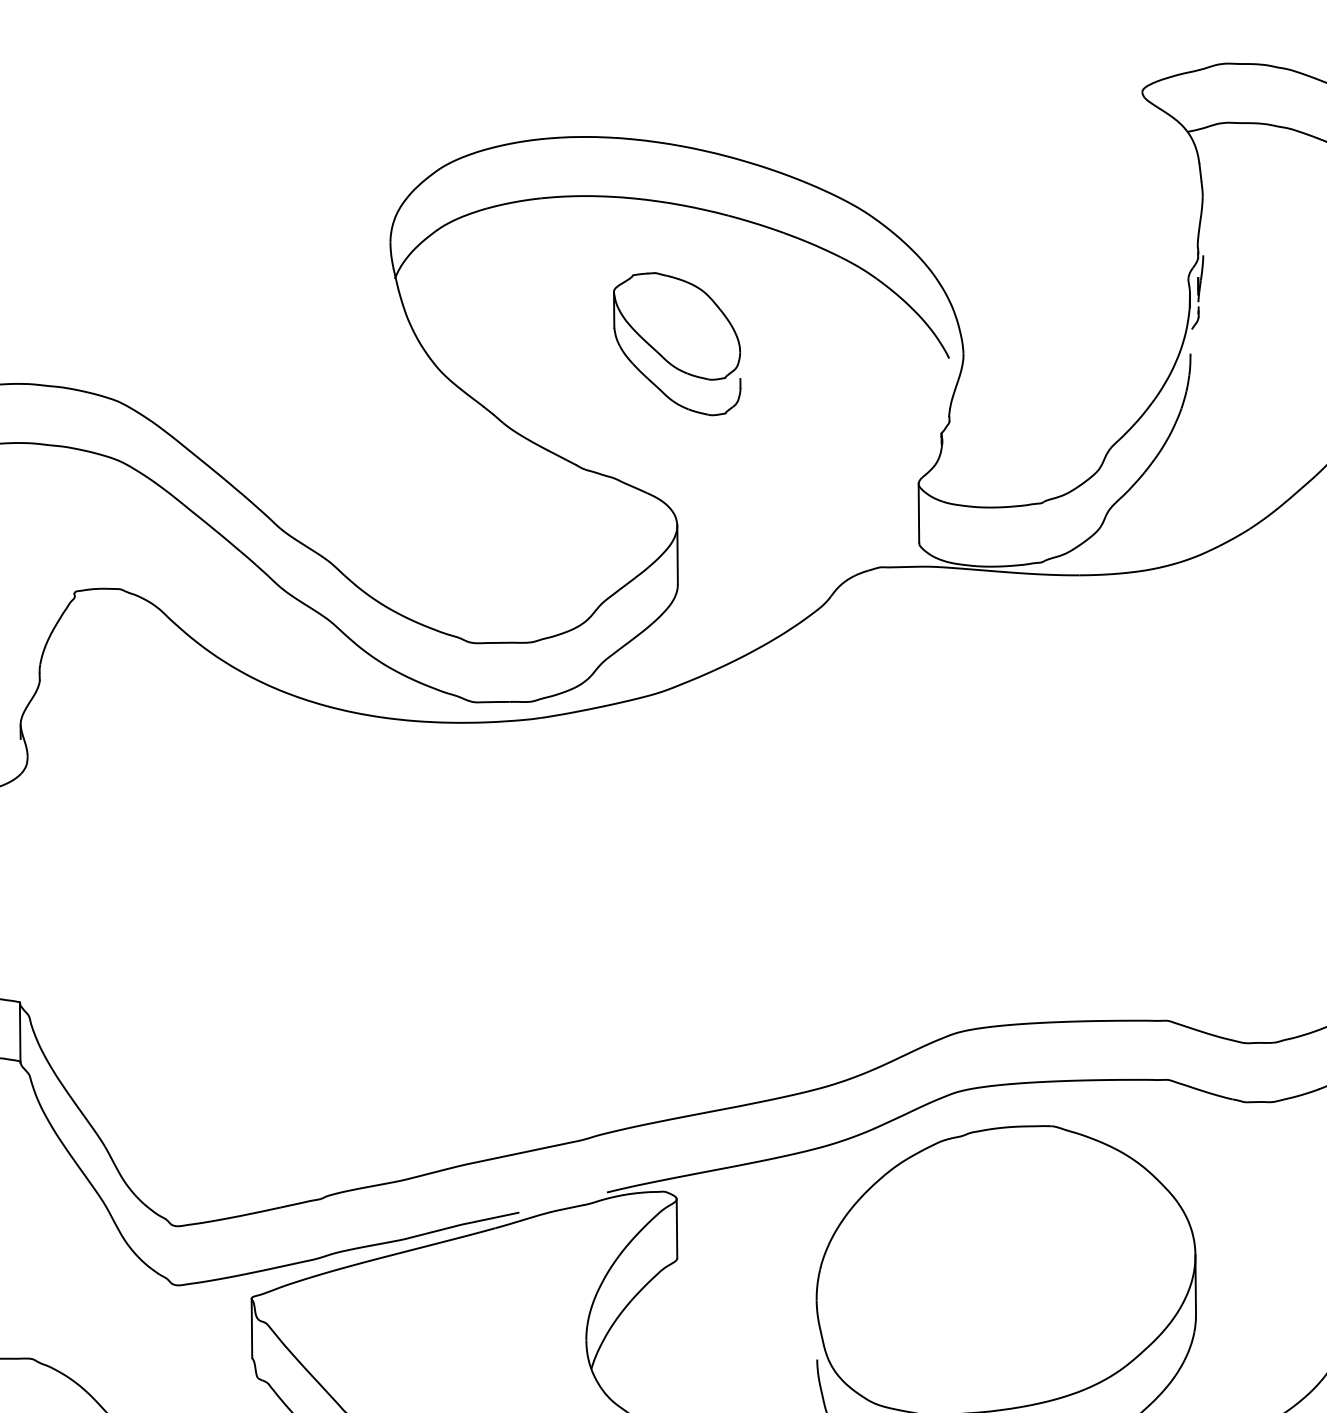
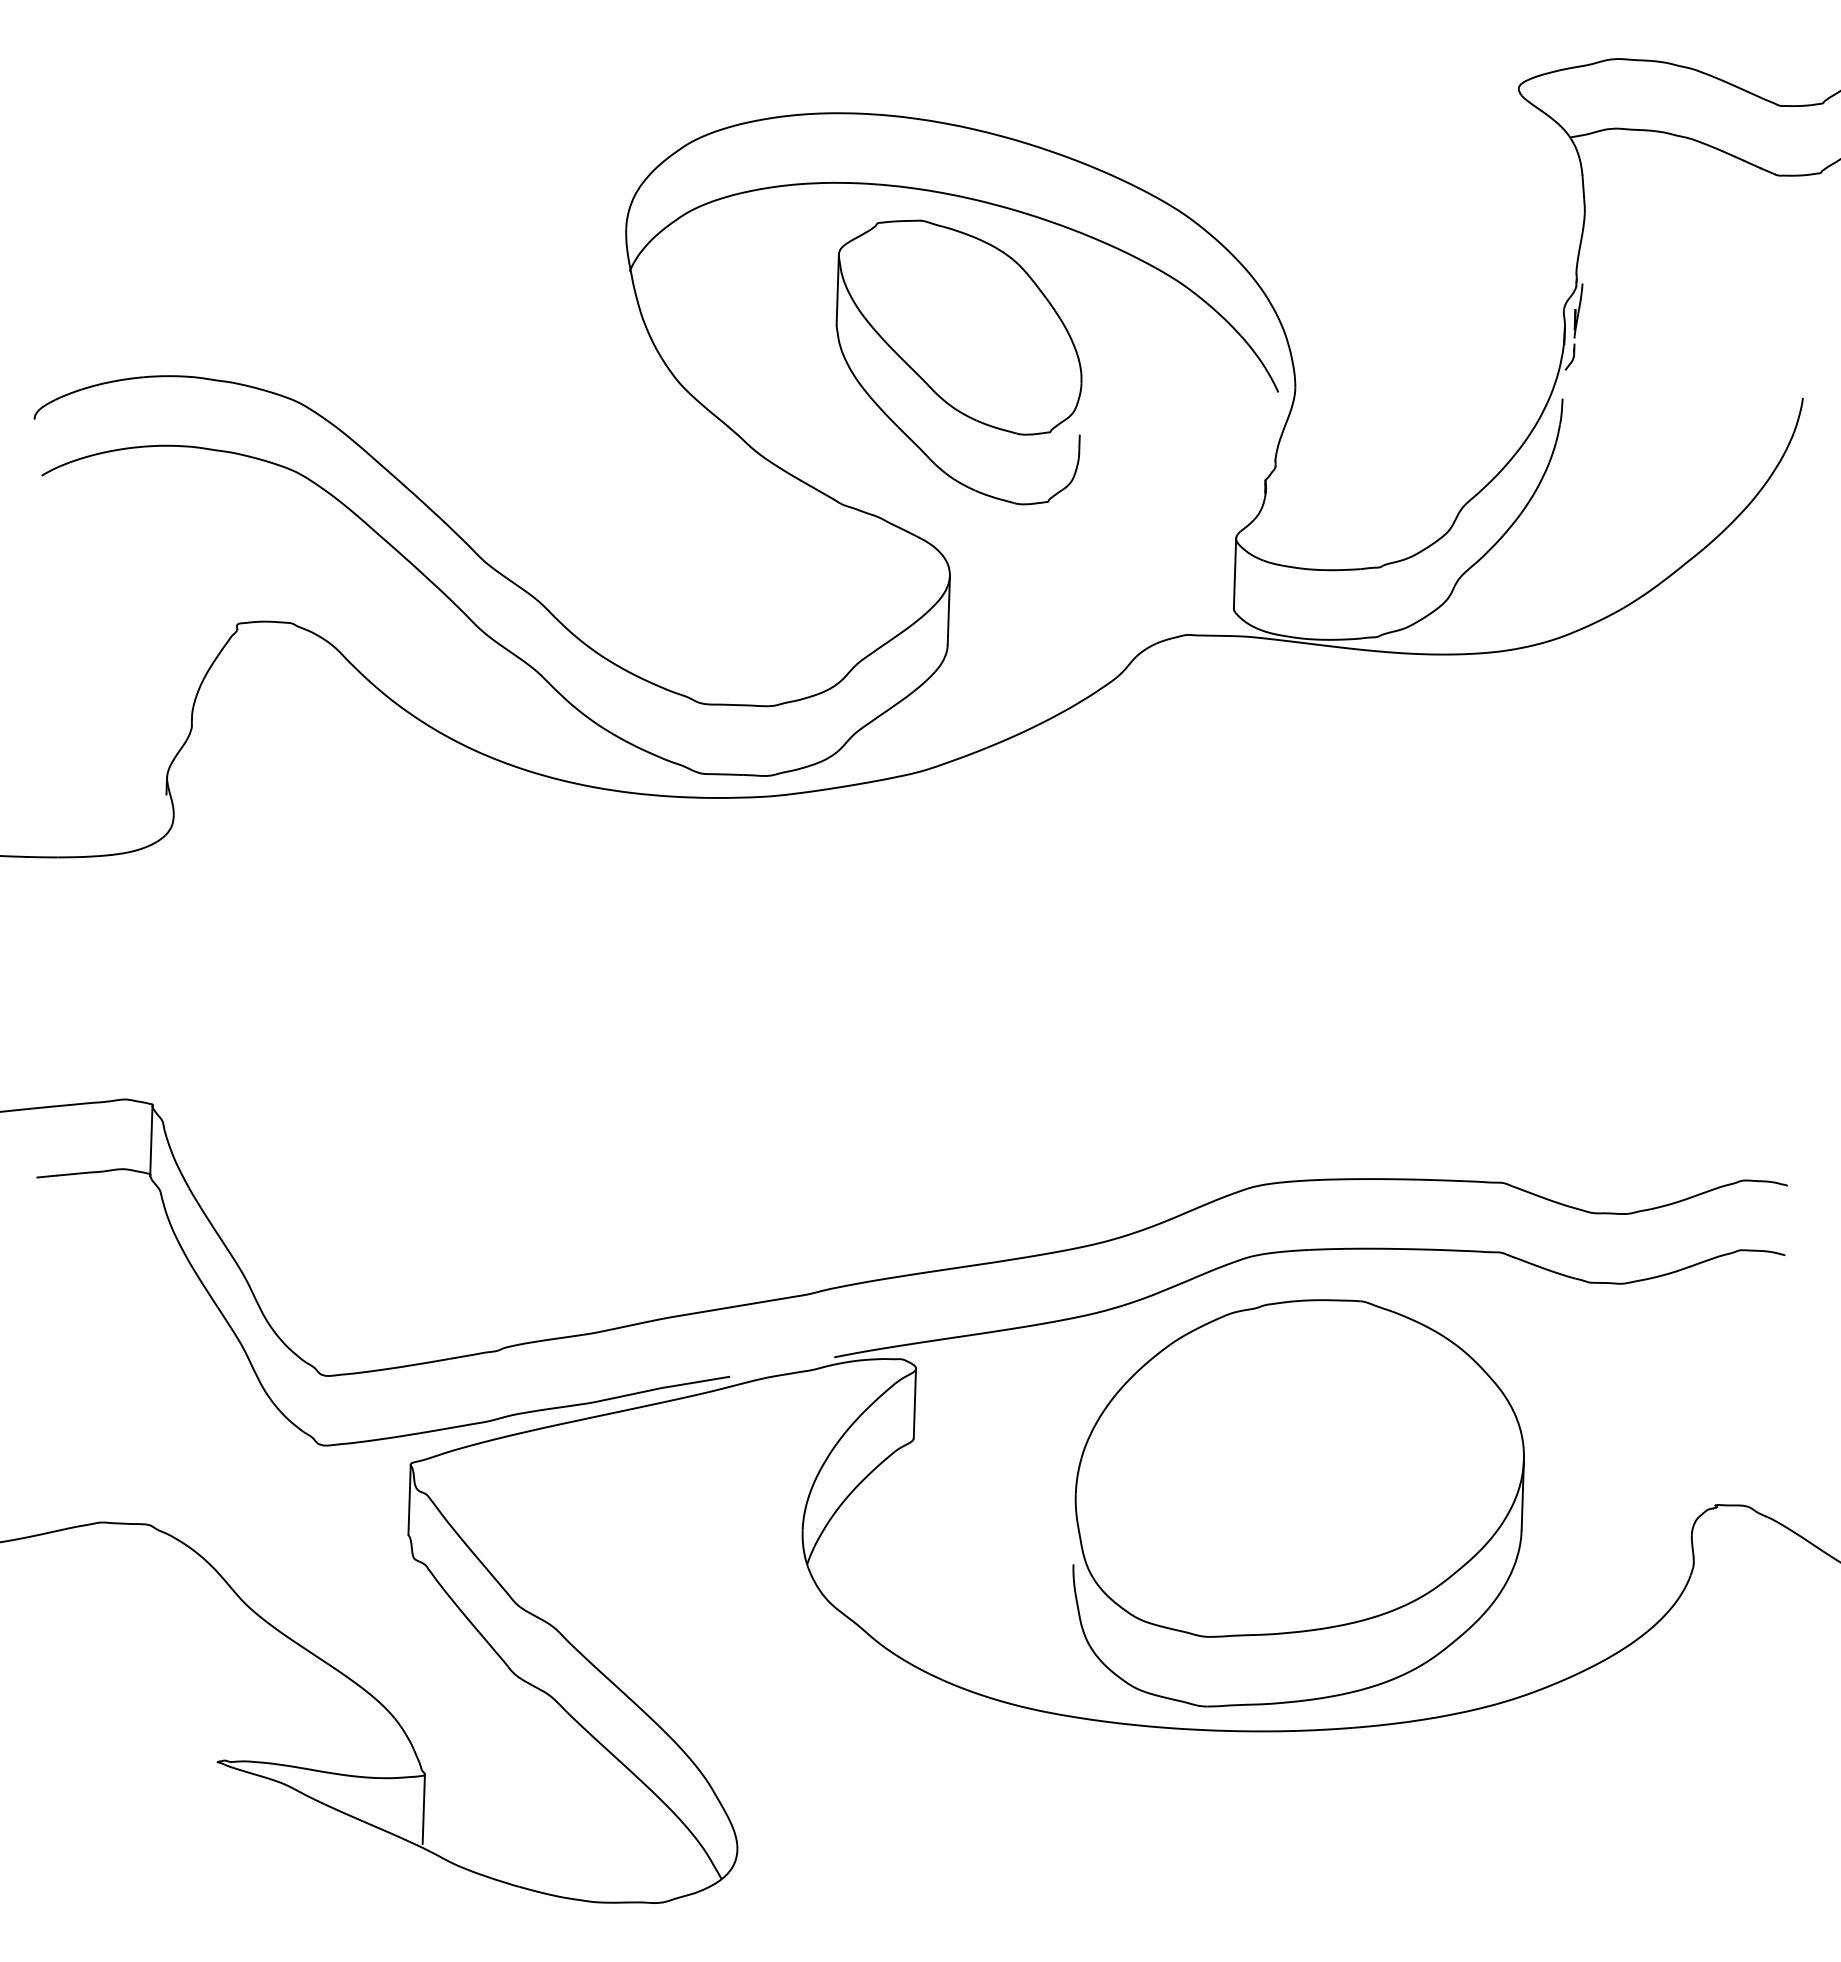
part: (676, 344) -> (958, 362), size x1.67

